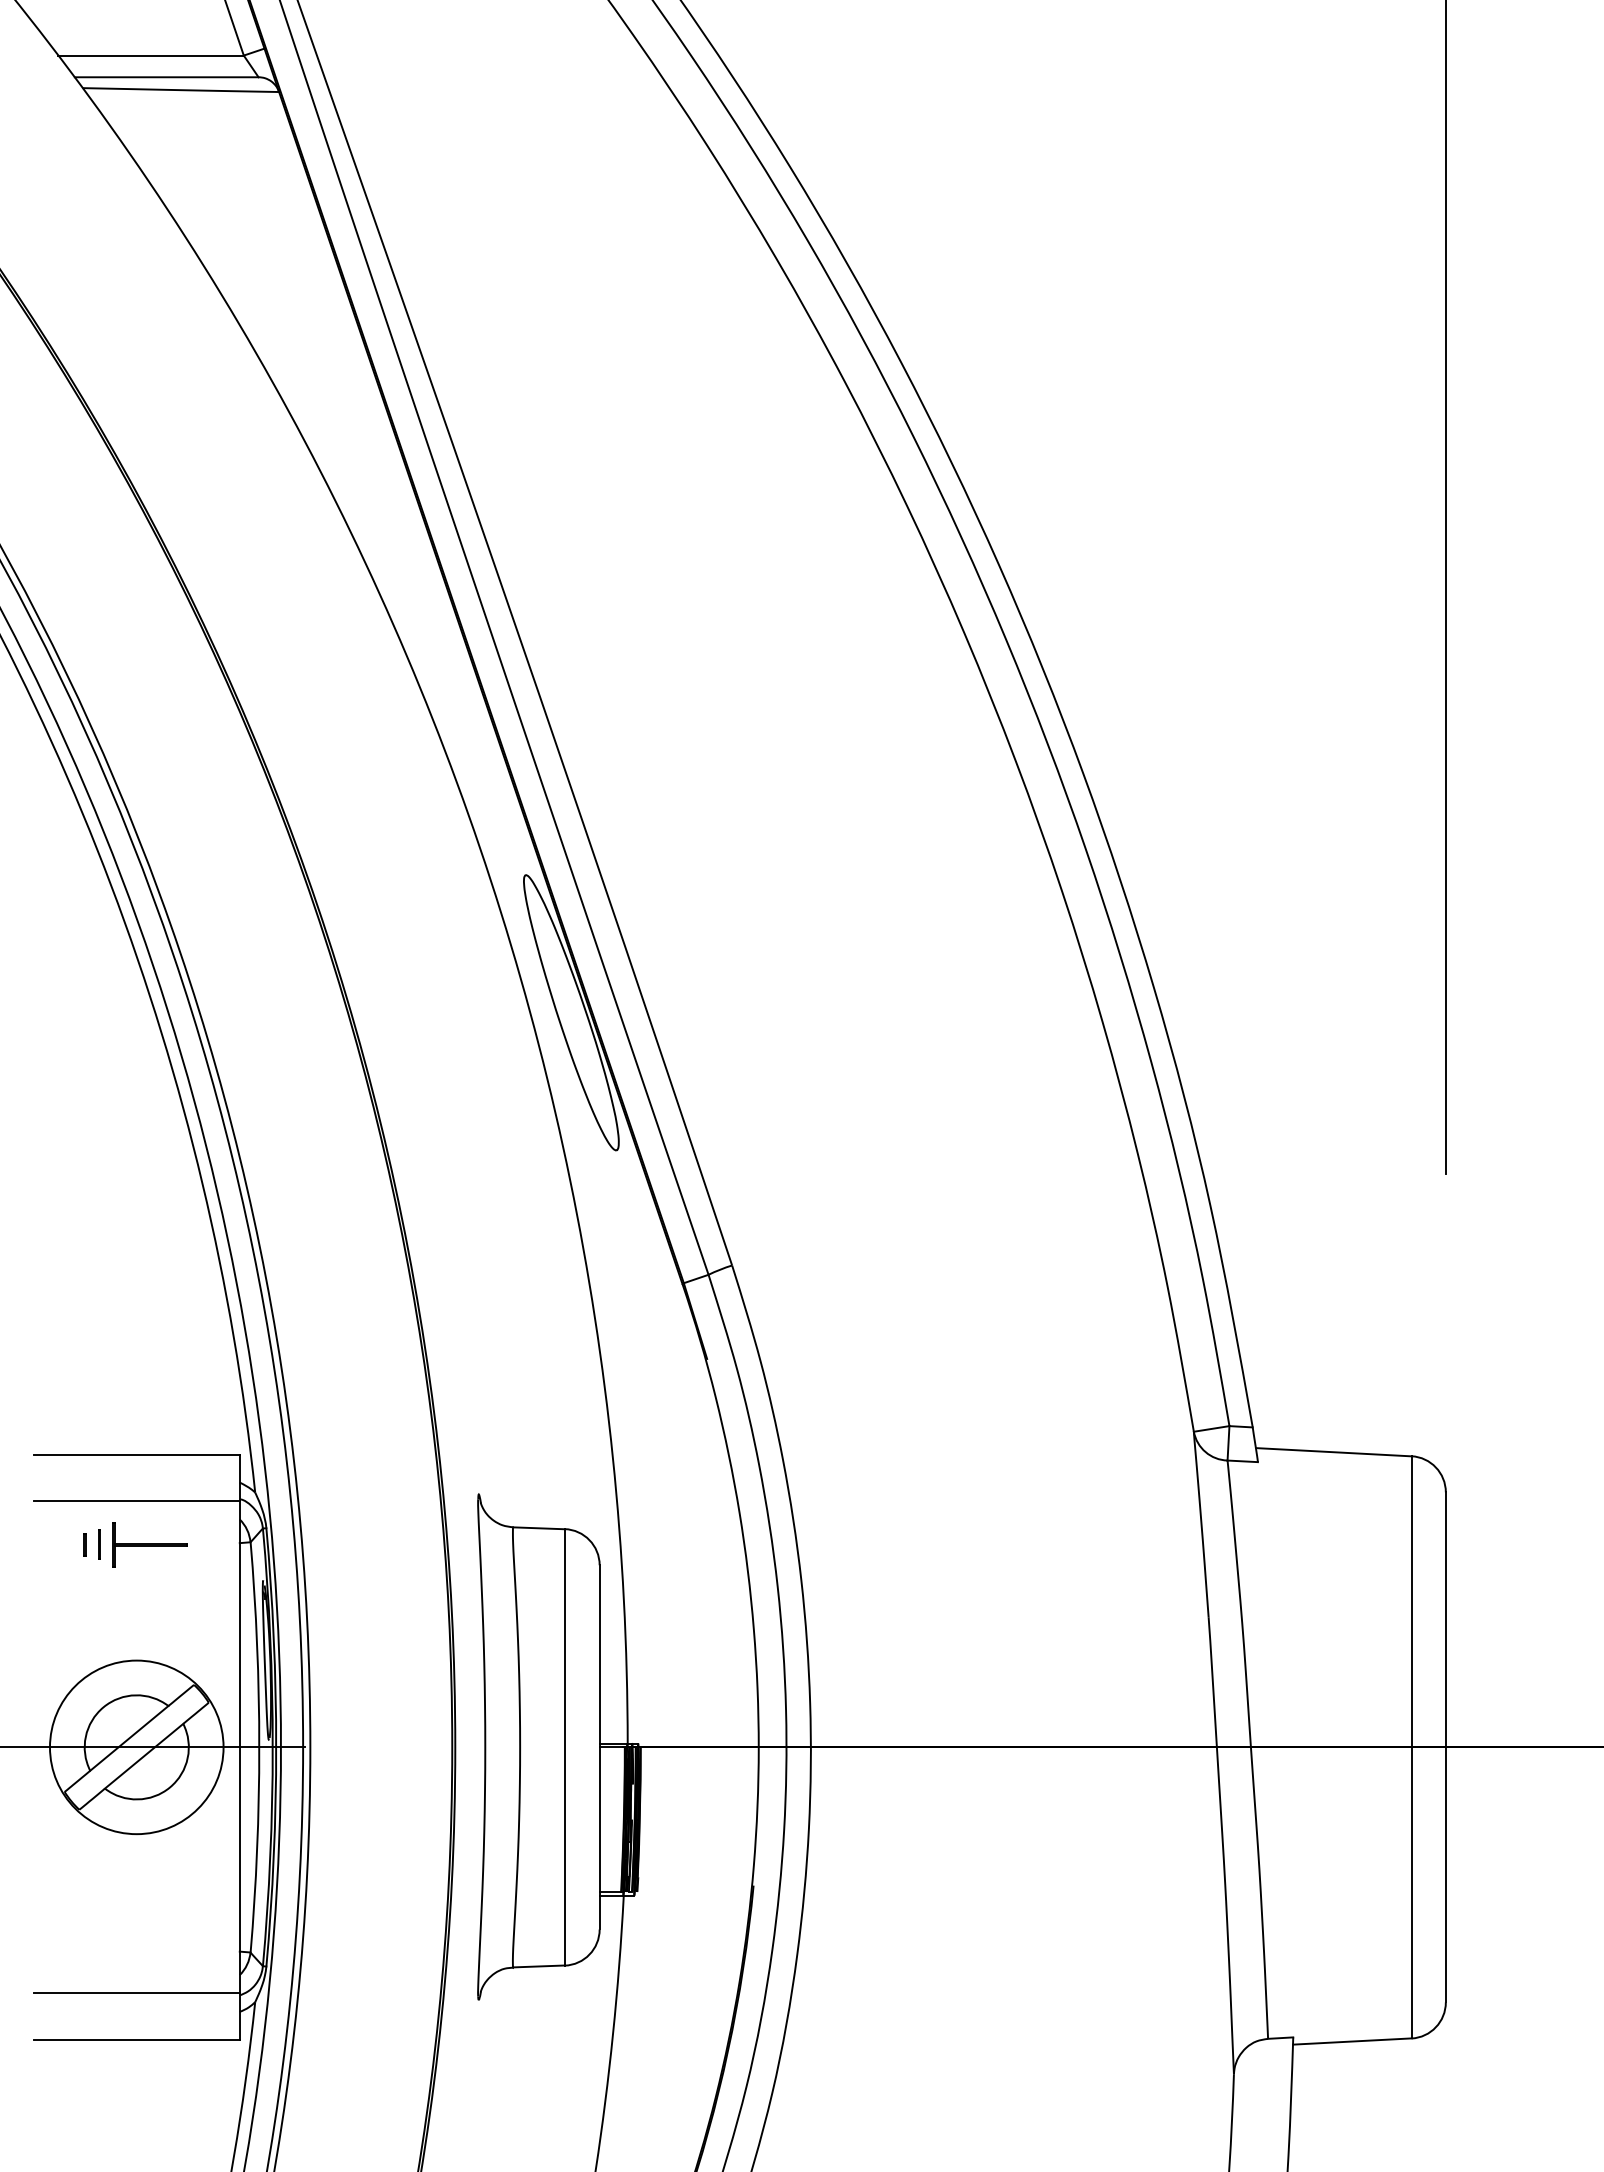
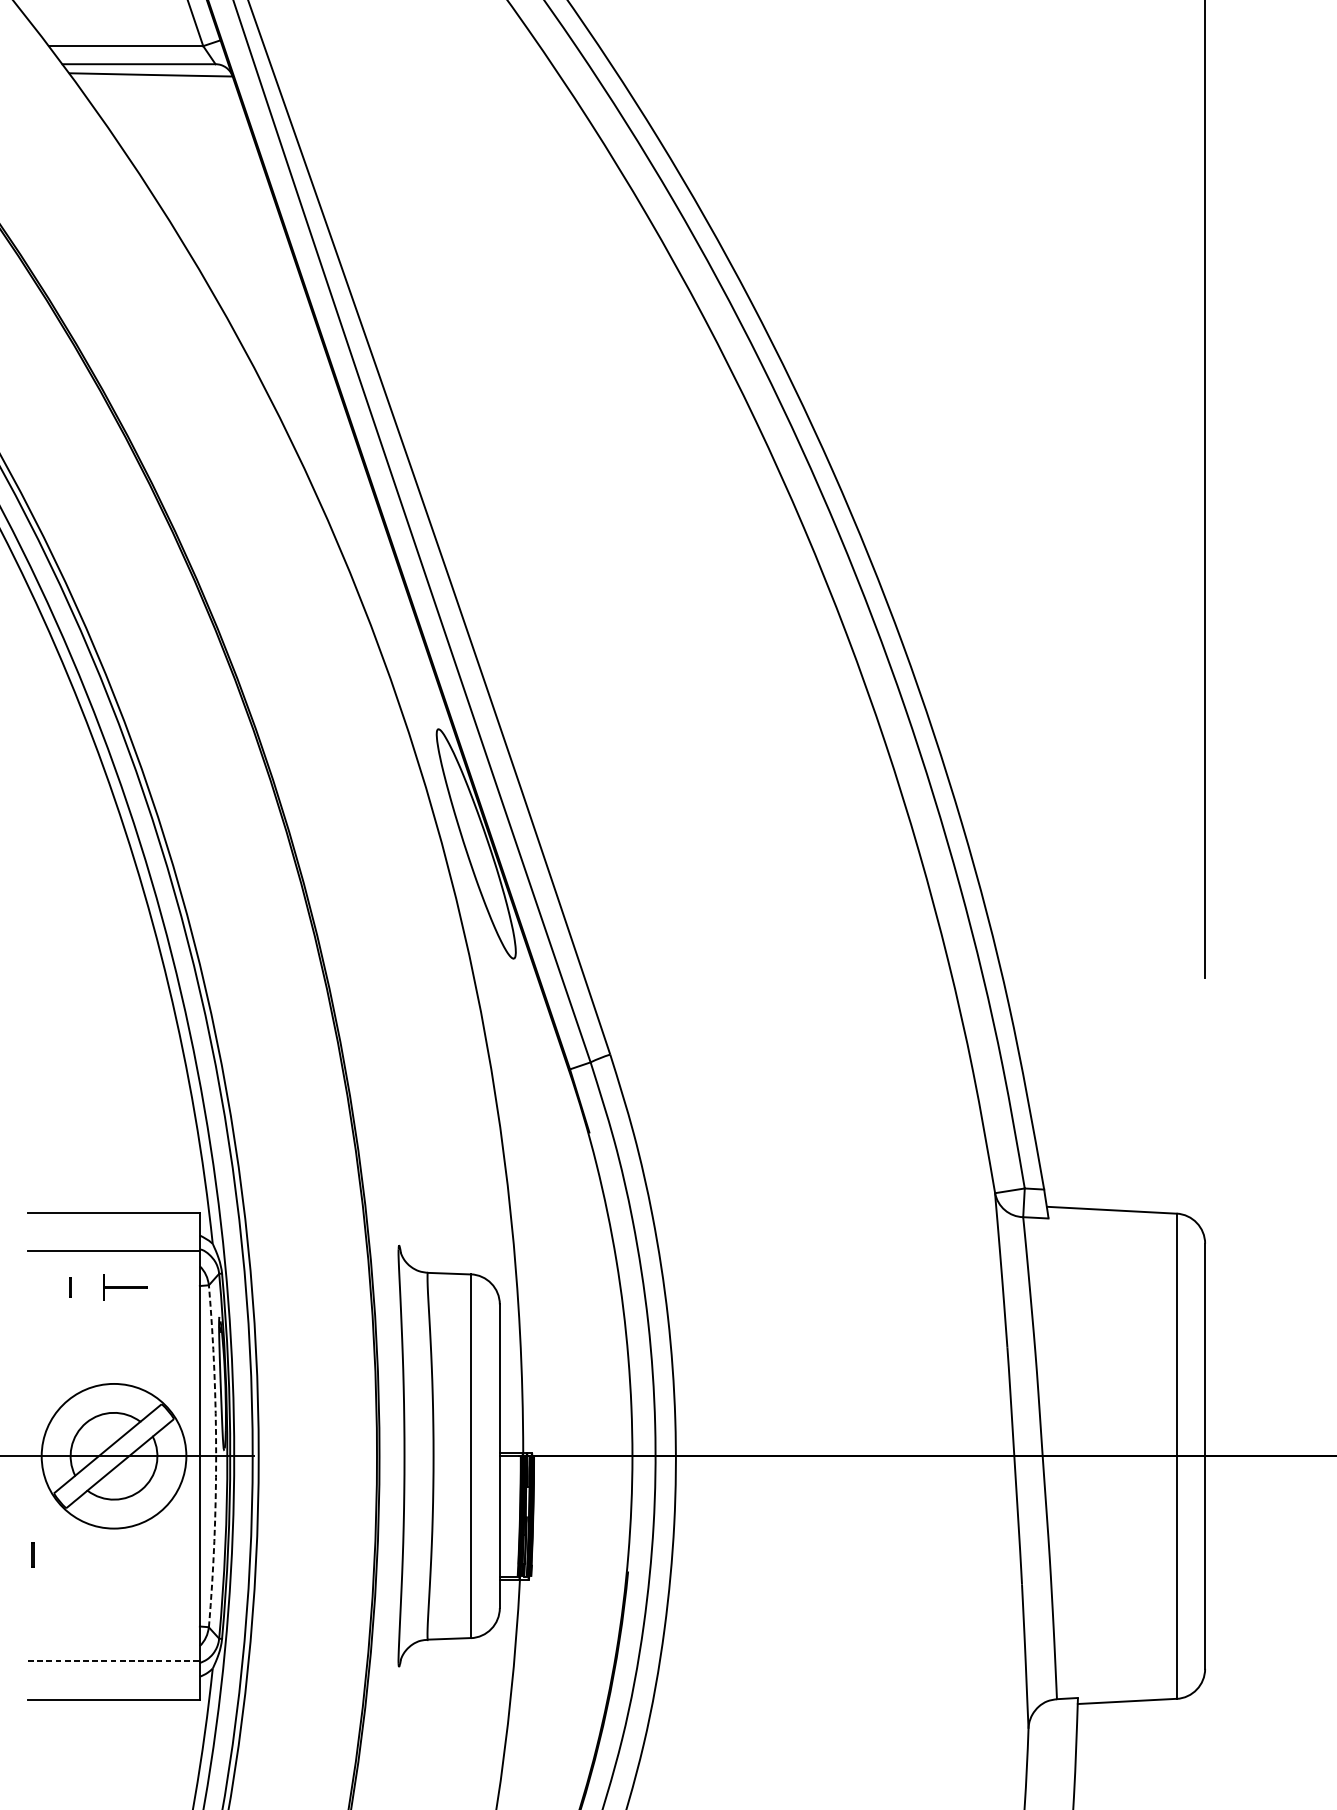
line: (99, 1544) -> (32, 1554), moved
part: (149, 1544) -> (124, 1287), size x0.7
arc: (259, 1747) -> (216, 1456), solid -> dashed
line: (137, 1993) -> (114, 1661), solid -> dashed

